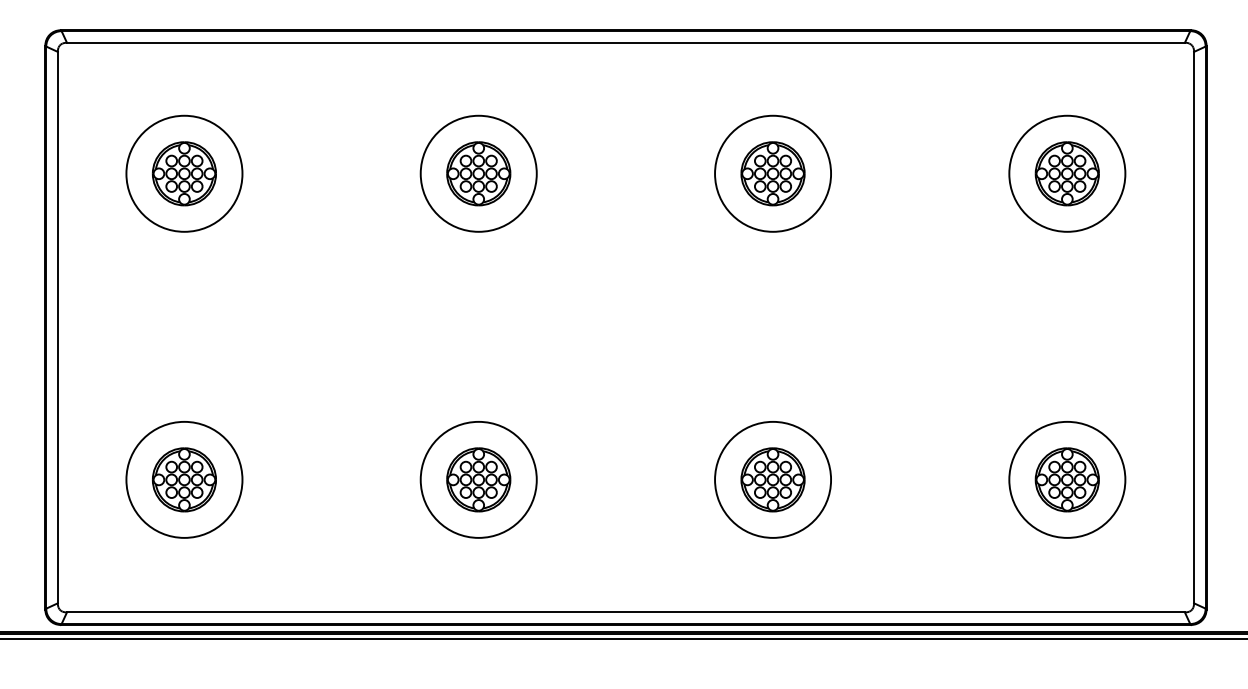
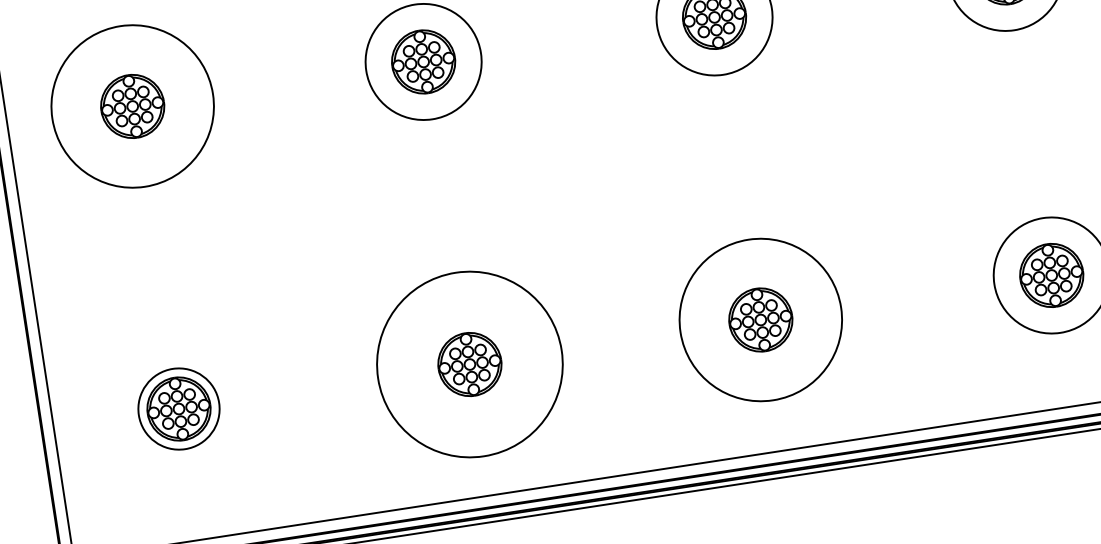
circle: (184, 173) -> (132, 106), size x1.4
circle: (184, 479) -> (178, 408), size x0.7
circle: (478, 479) -> (469, 364), size x1.6
circle: (773, 479) -> (761, 319), size x1.4

